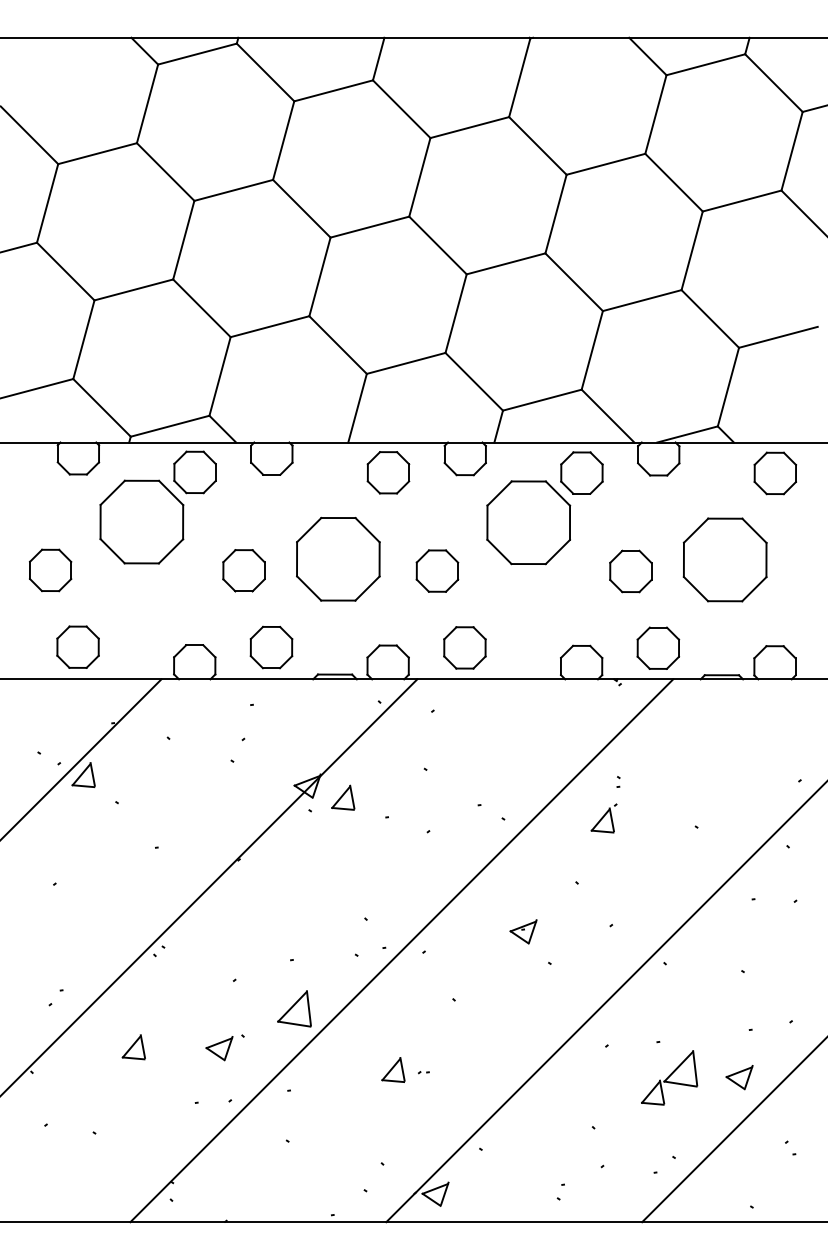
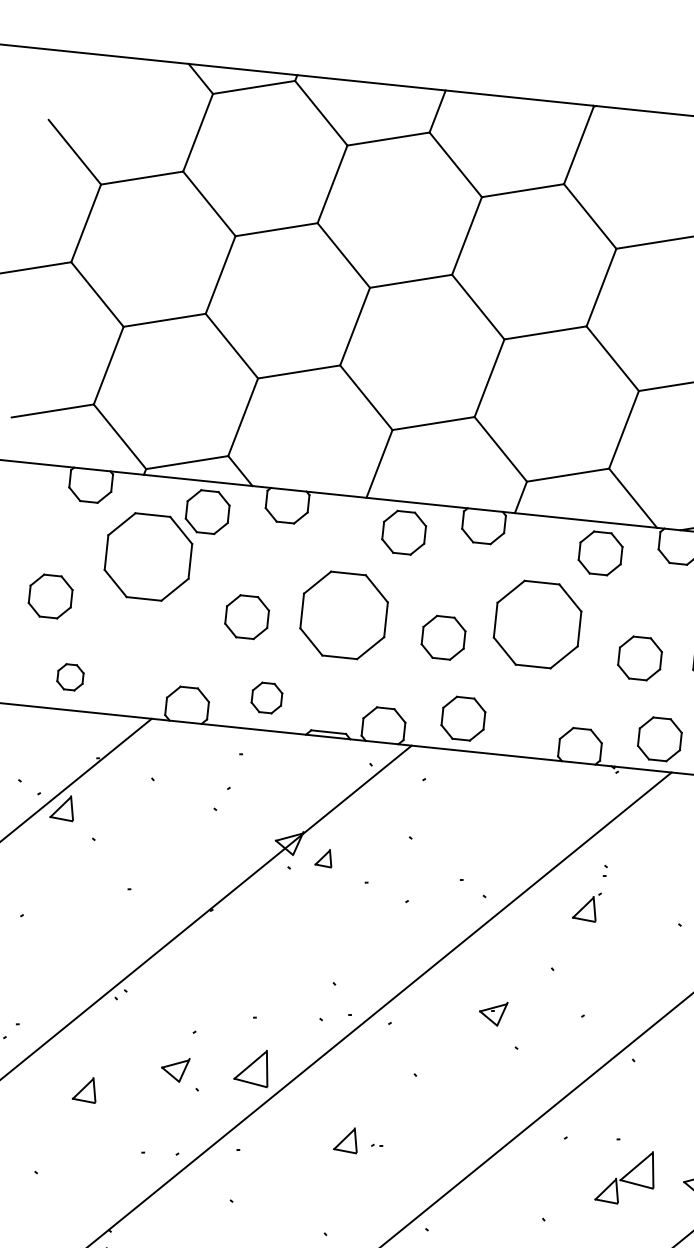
part: (528, 522) -> (537, 624), moved
part: (77, 646) -> (70, 676), size x0.6
part: (271, 647) -> (266, 697), size x0.7
part: (343, 797) -> (324, 857), size x0.7
part: (219, 1048) -> (175, 1069), moved

